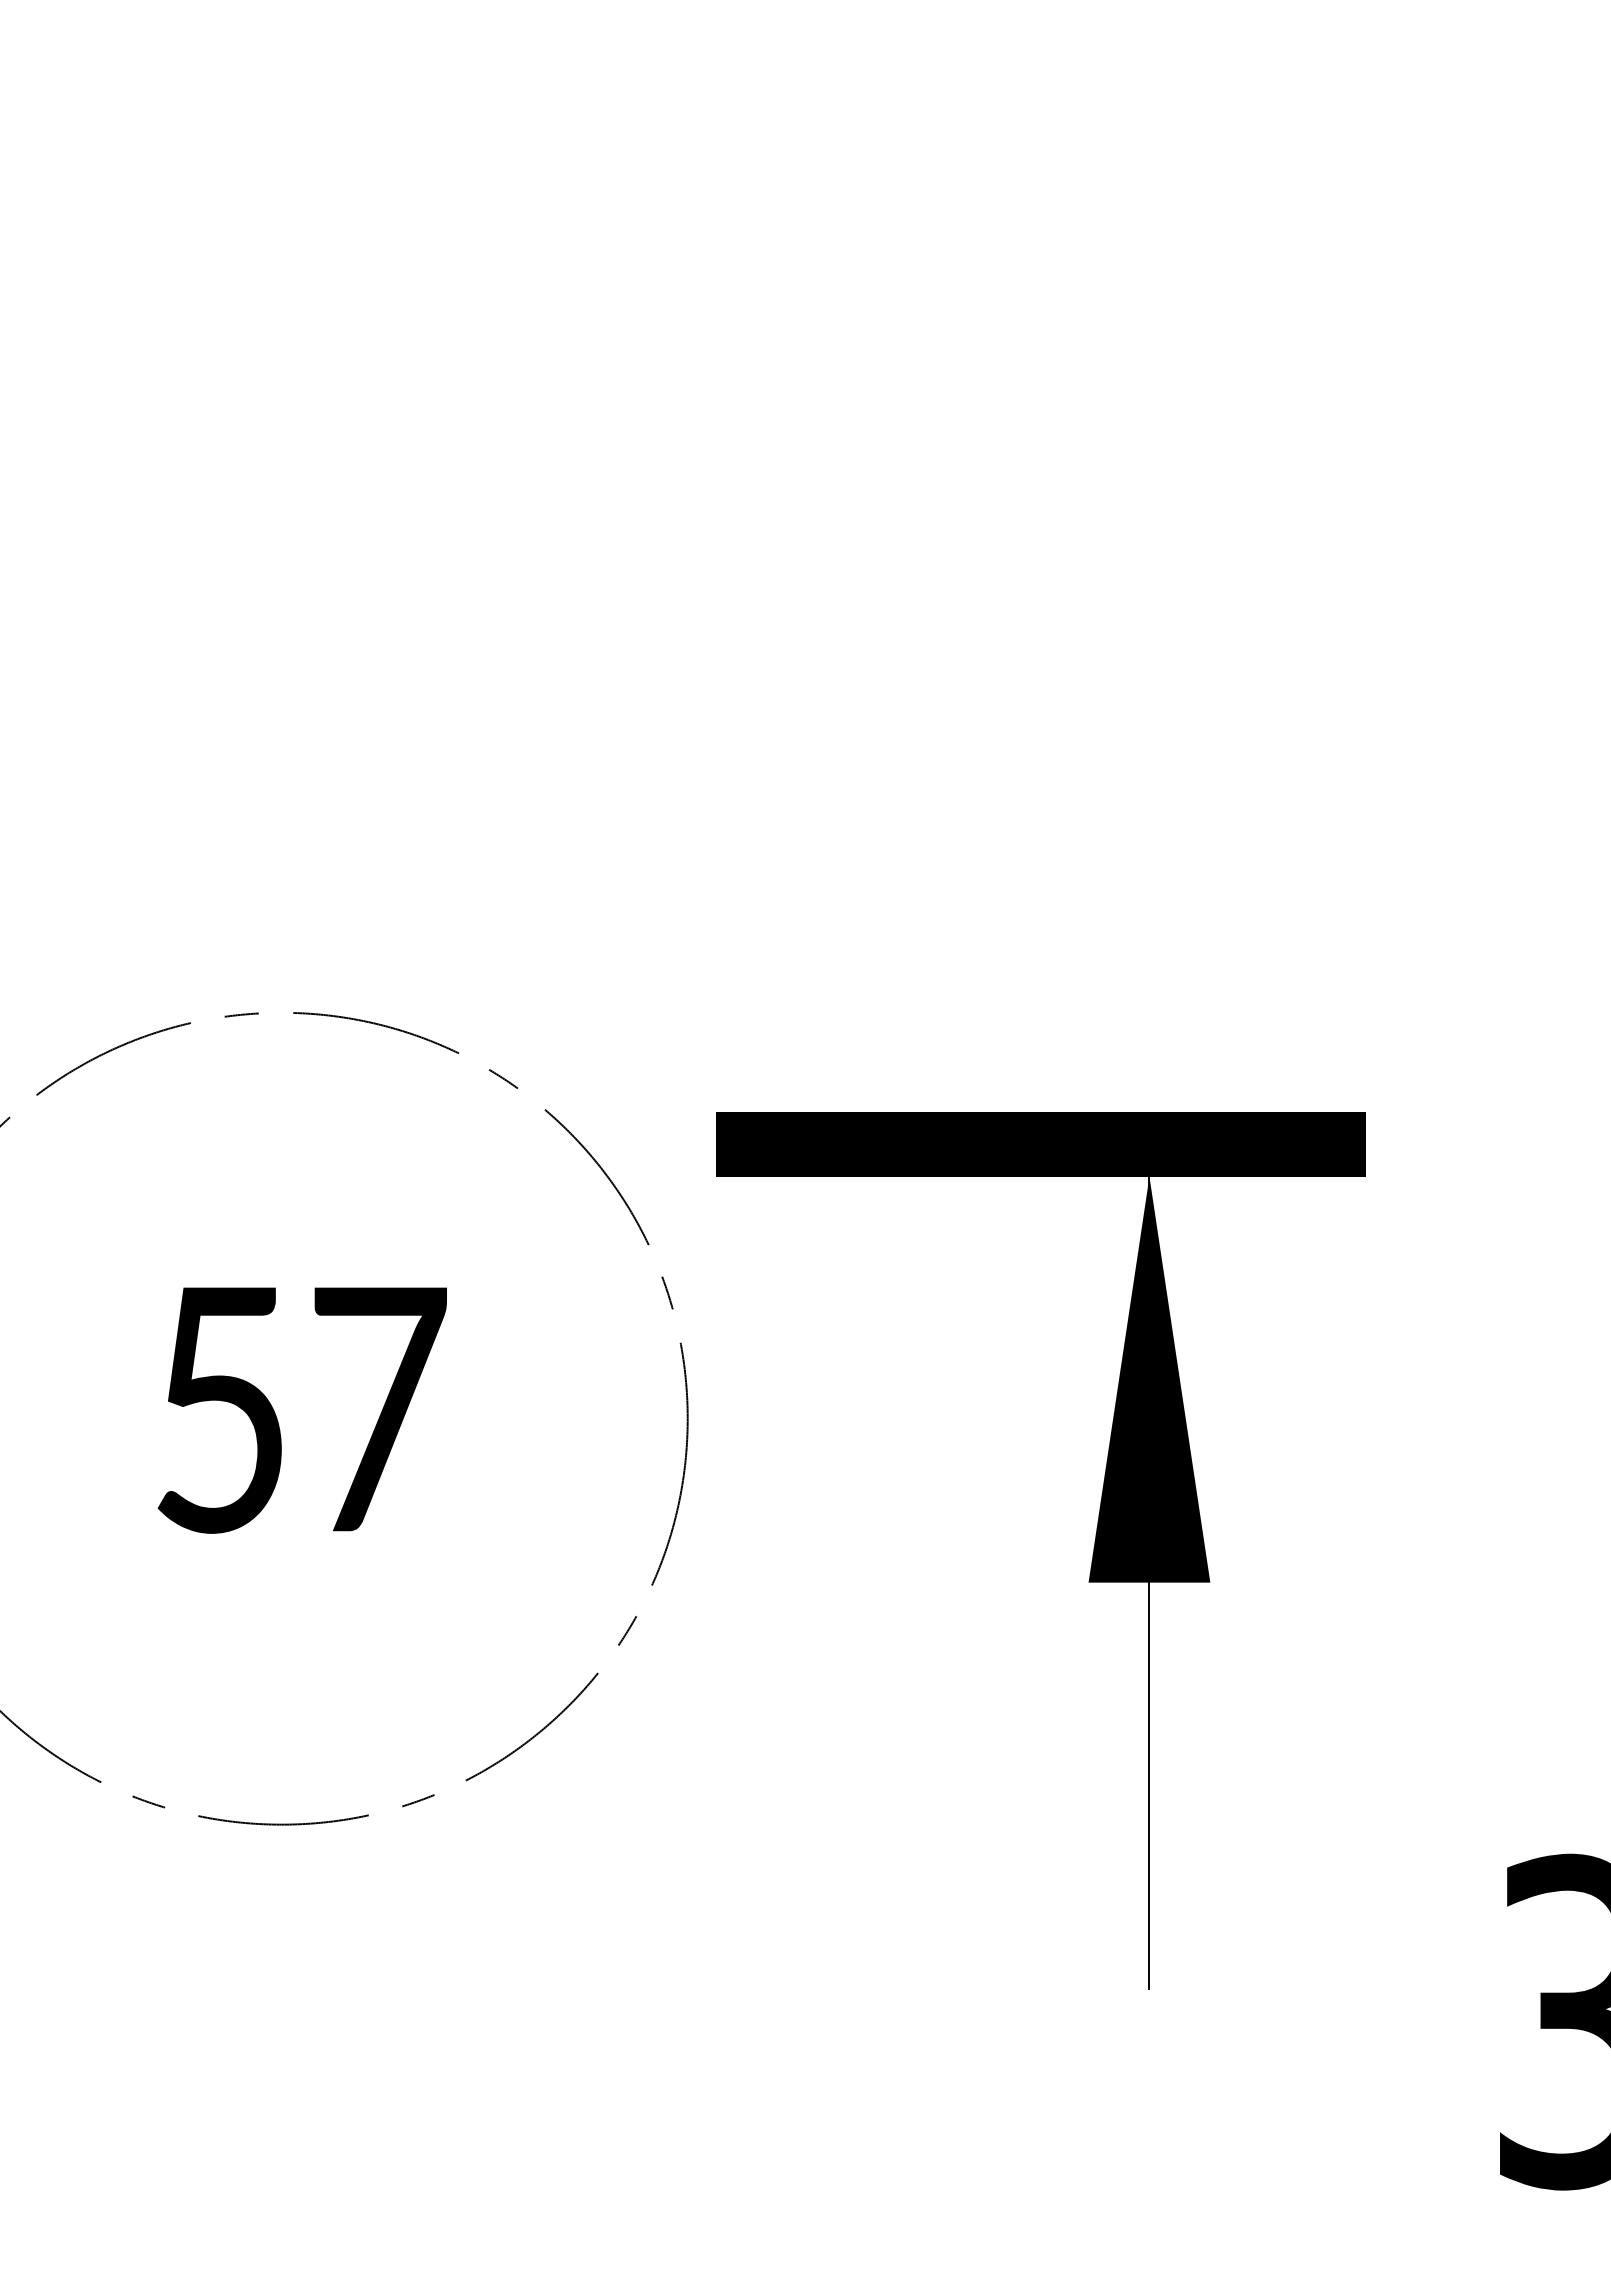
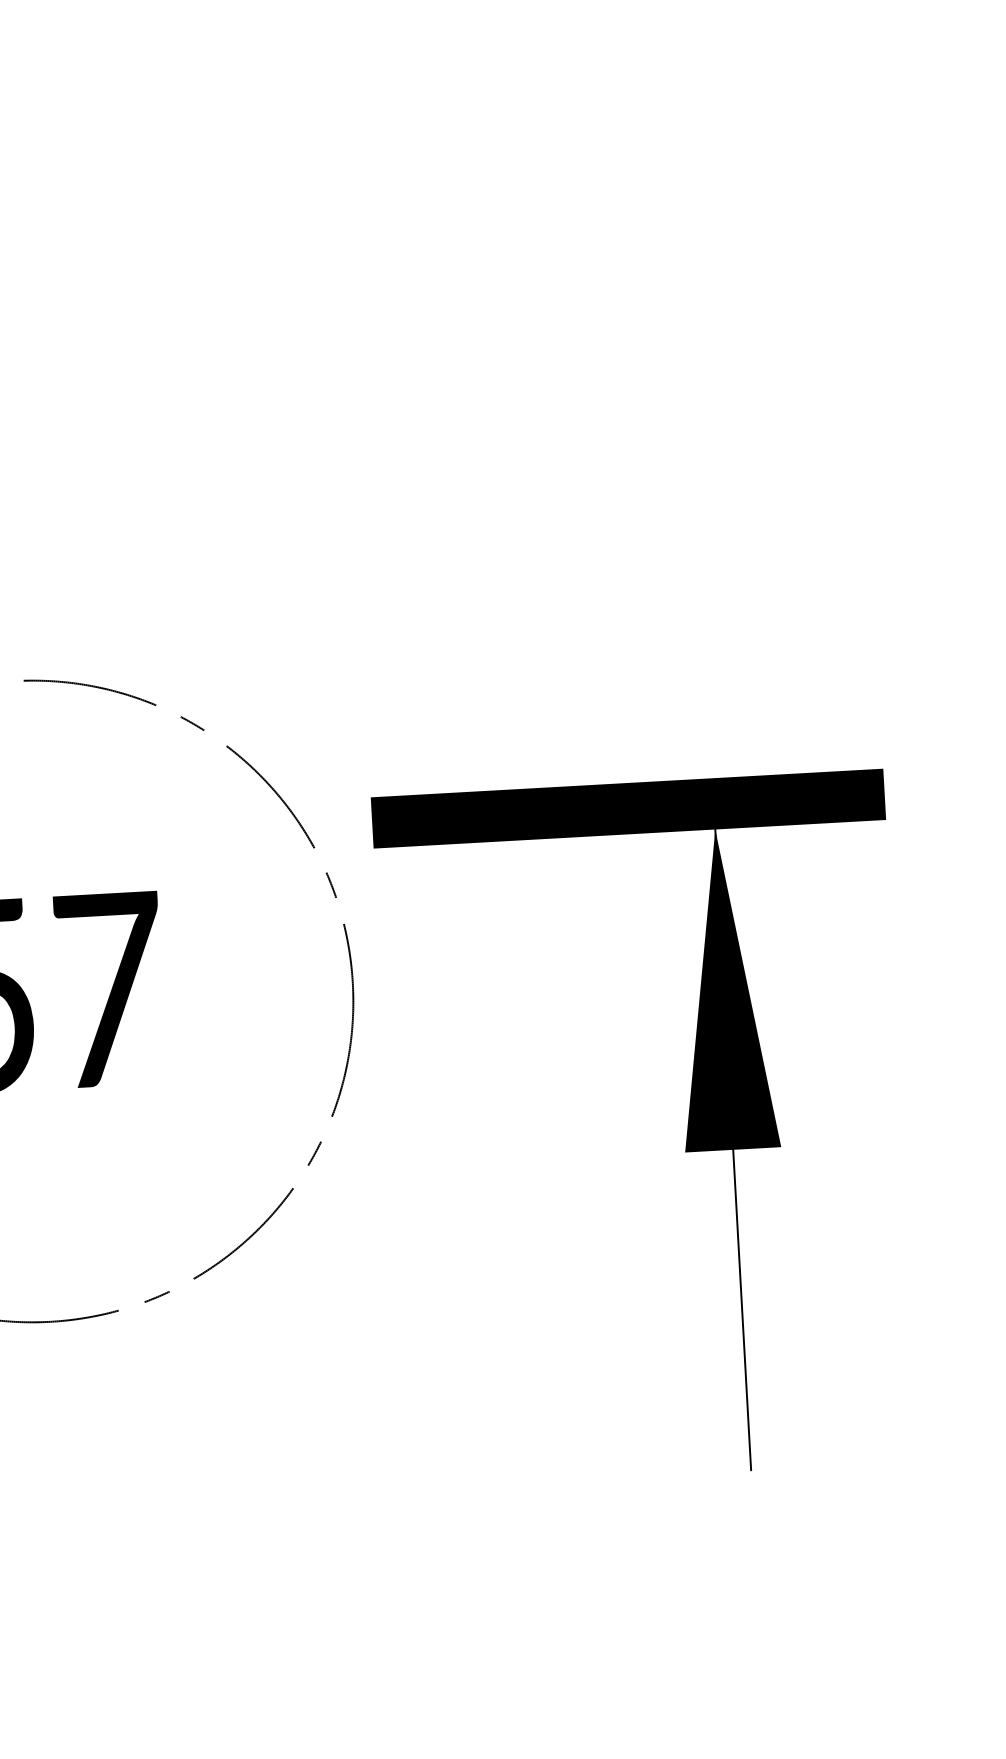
part: (1092, 1554) -> (687, 1130), moved

